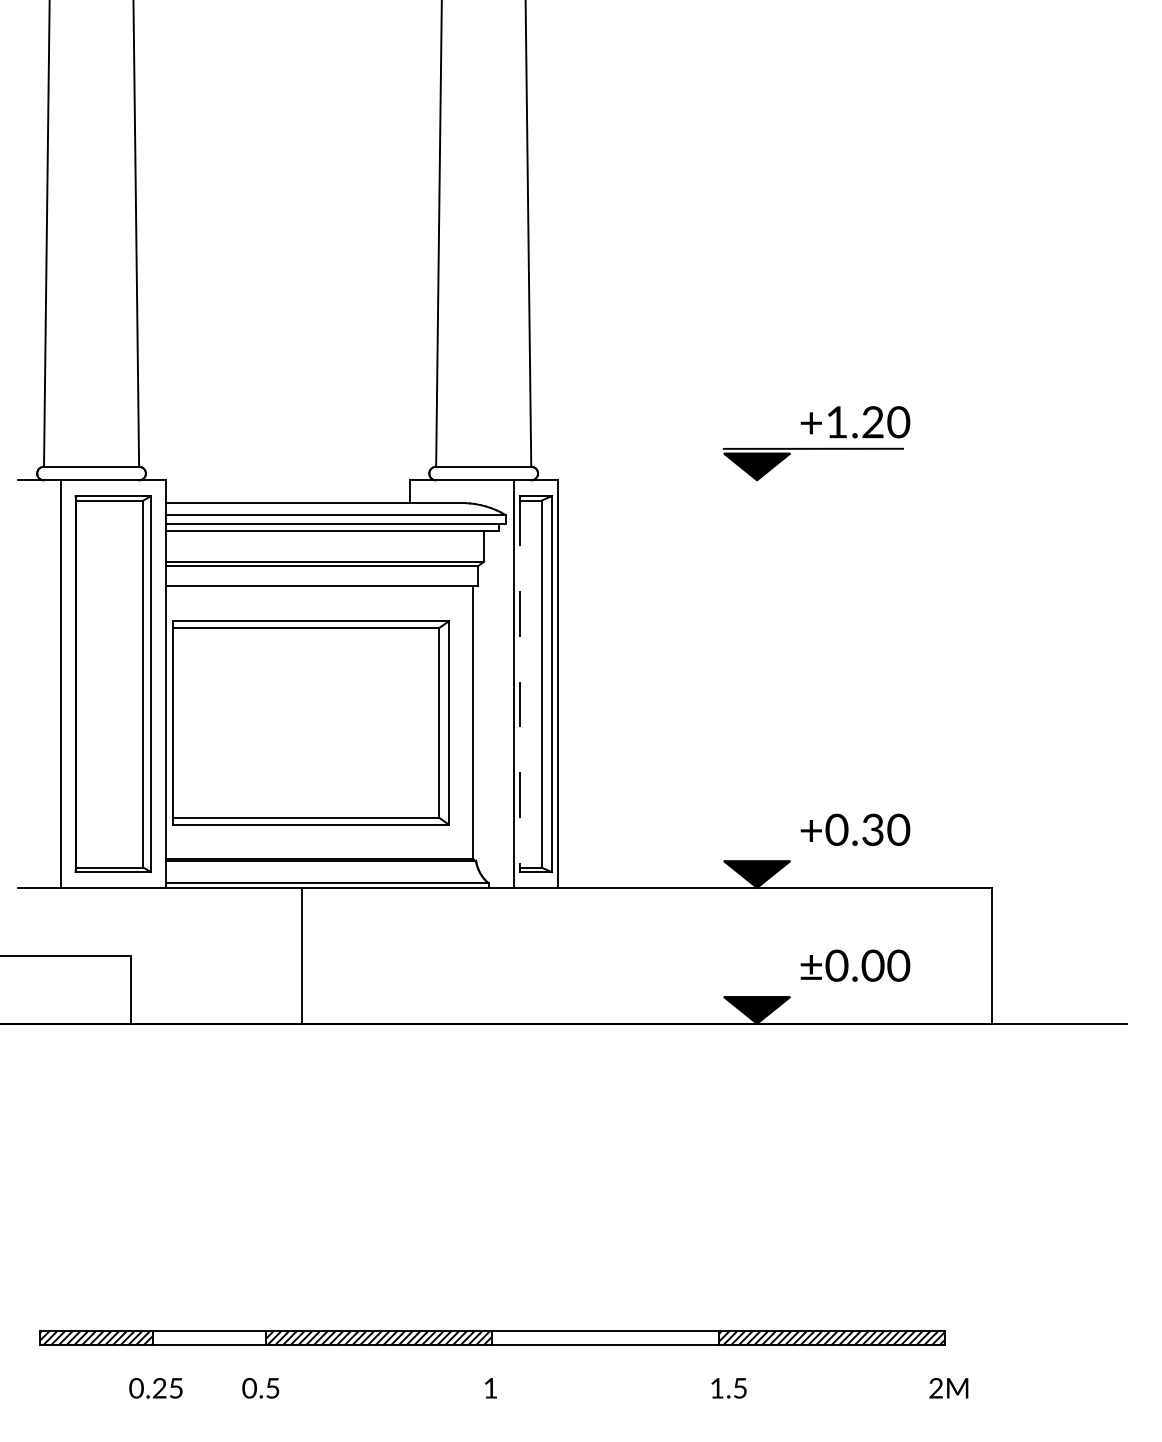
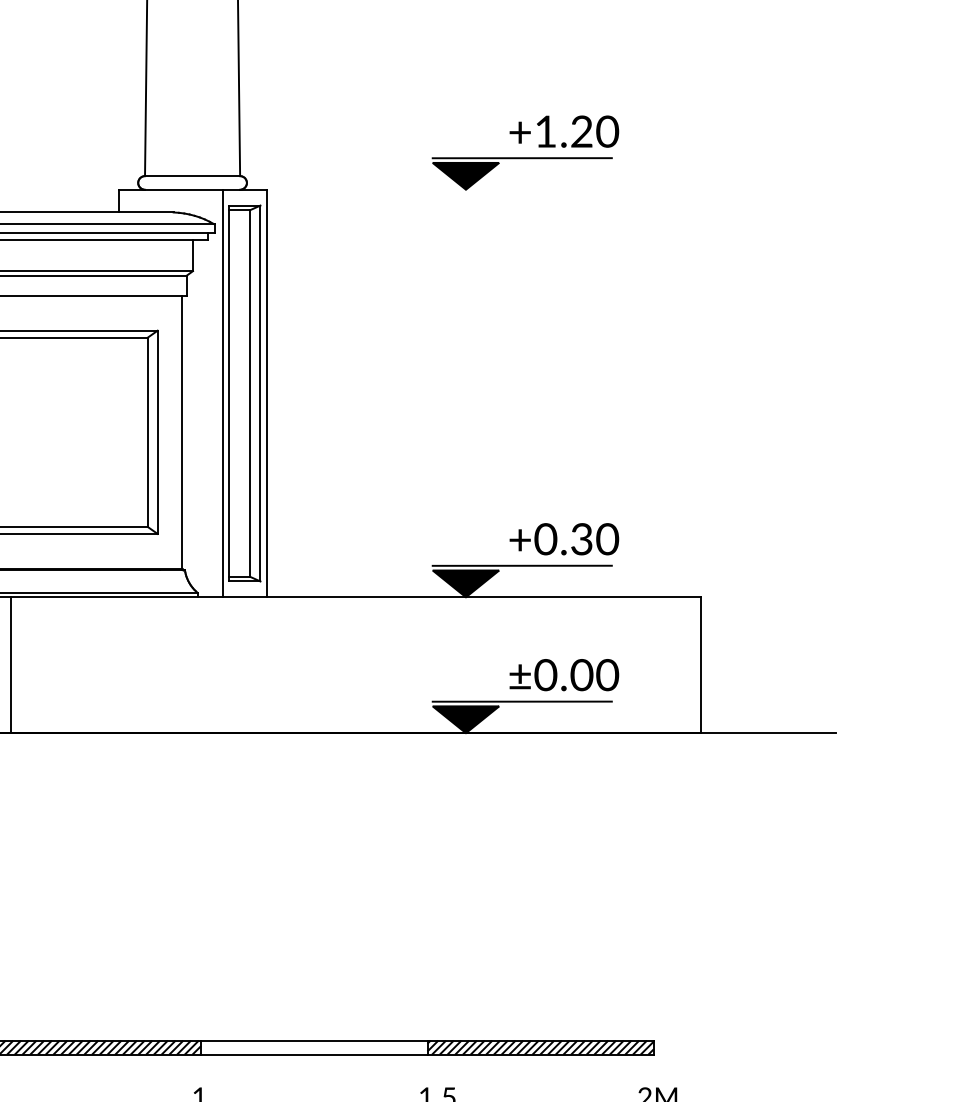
line: (520, 684) -> (229, 393), dashed -> solid
line: (812, 856) -> (521, 565), added
line: (812, 992) -> (521, 701), added

